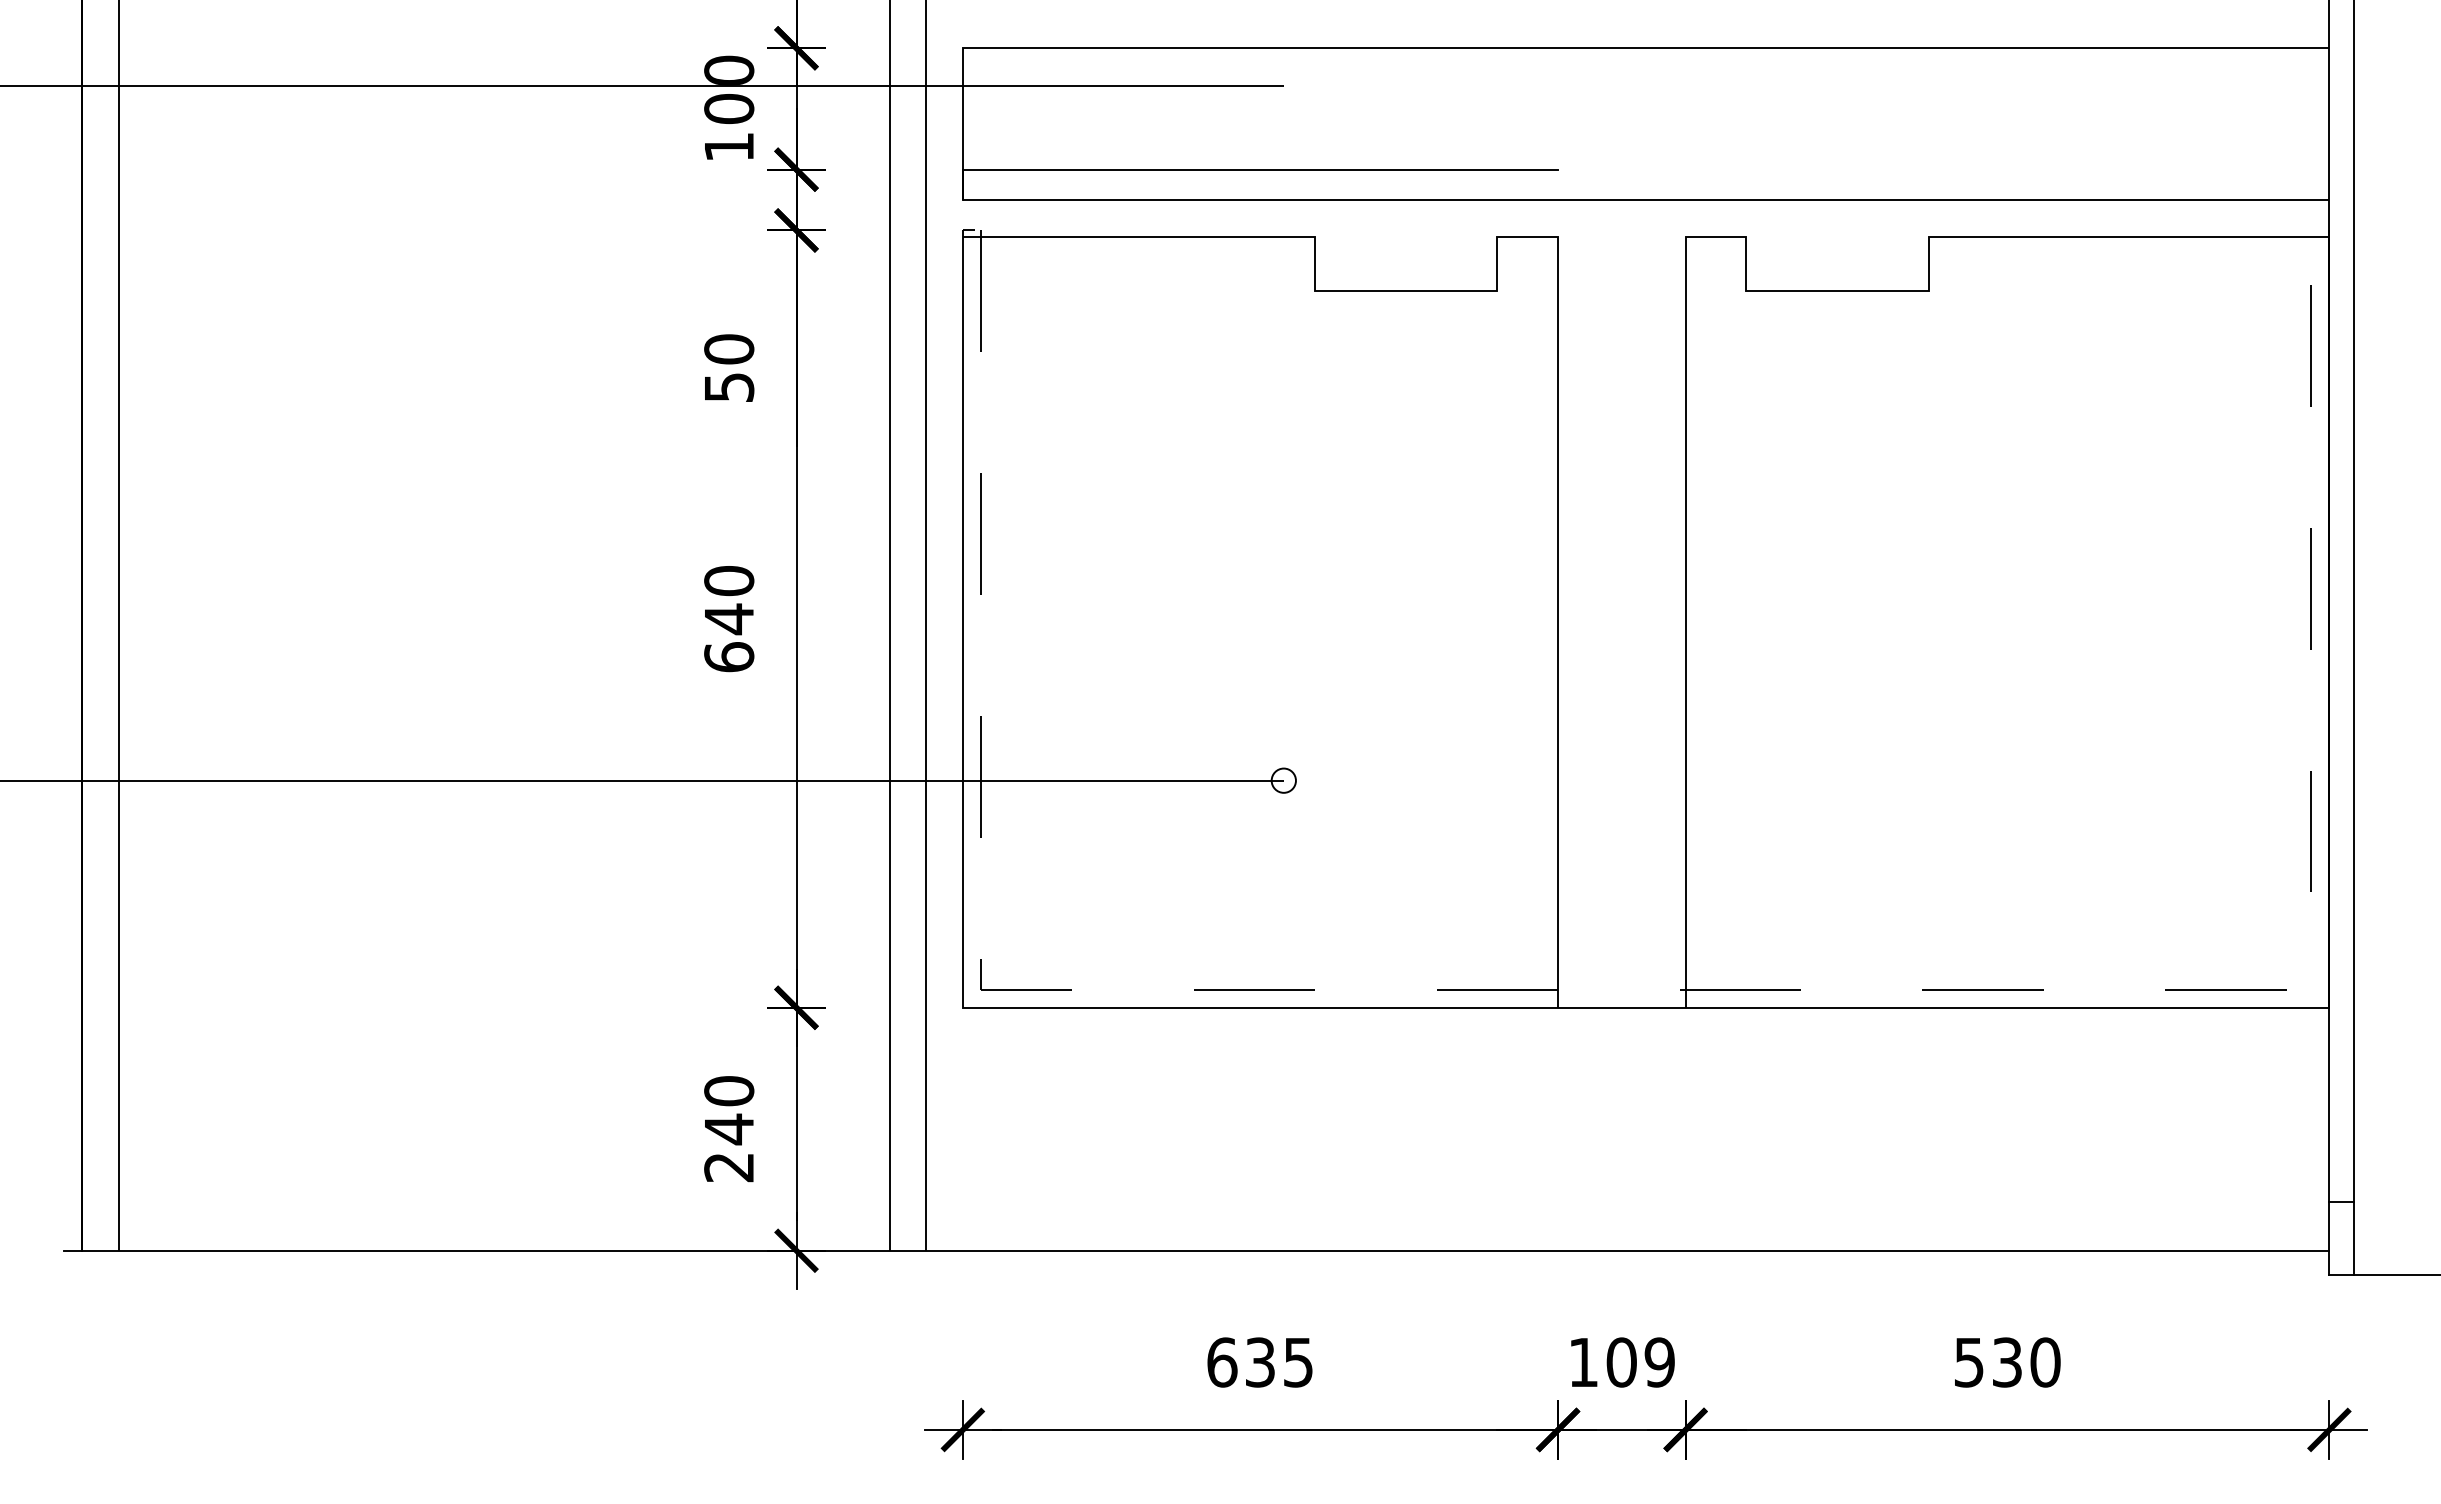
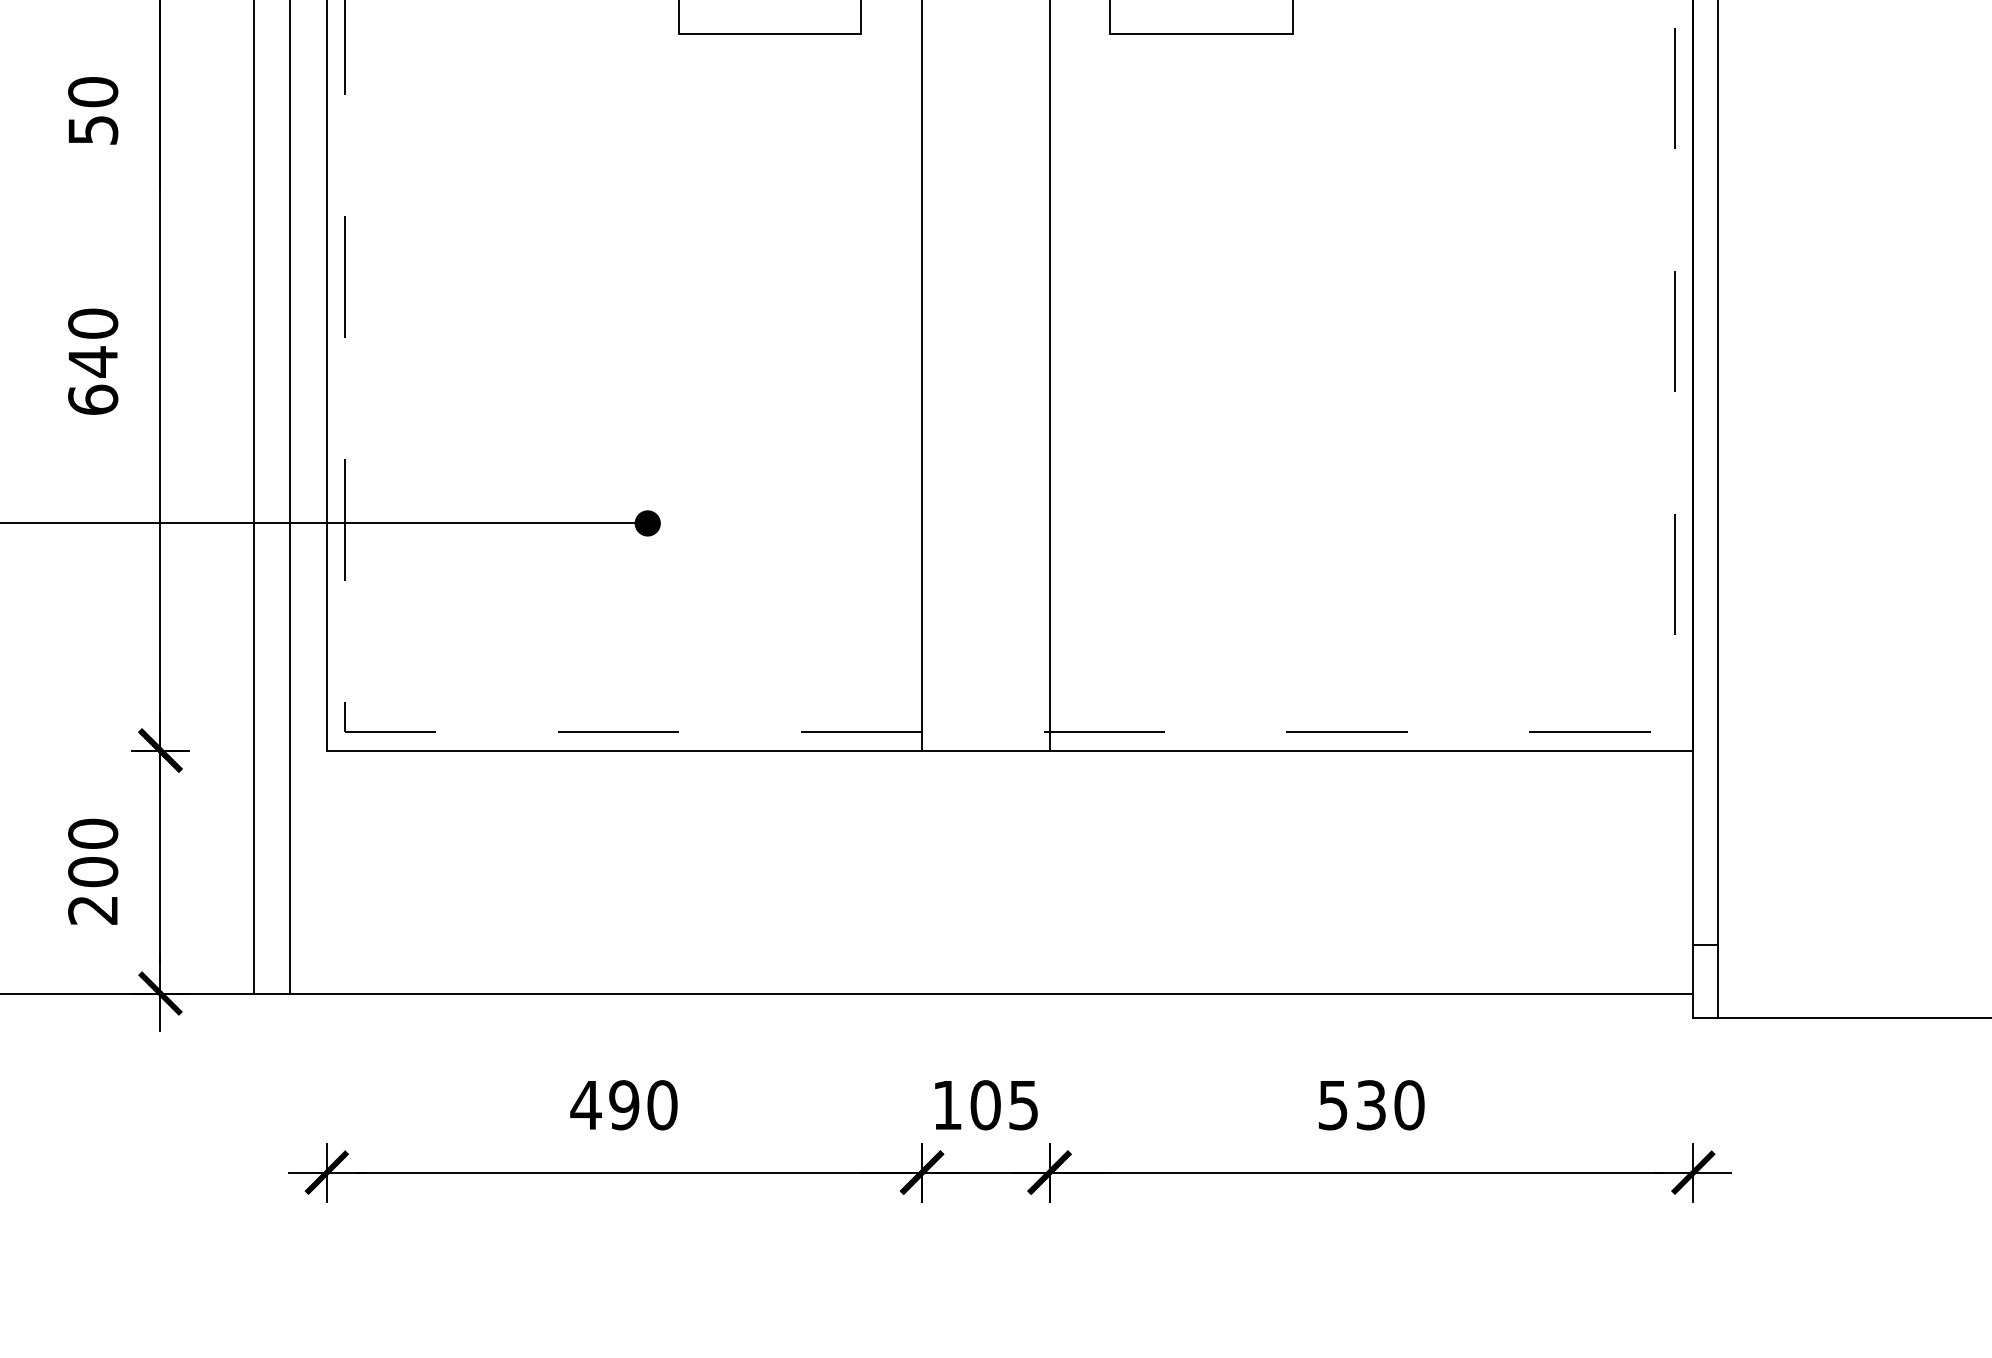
fill: (1283, 780) -> (647, 523), added
text: (729, 1129) -> (93, 872), 240 -> 200
text: (1259, 1362) -> (623, 1105), 635 -> 490
text: (1659, 1362) -> (1023, 1105), 109 -> 105

